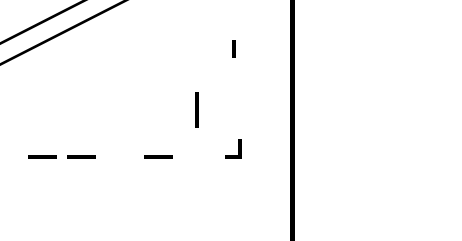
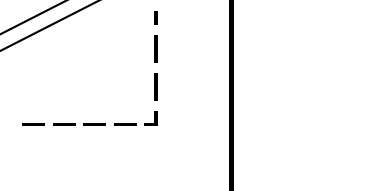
line: (233, 48) -> (155, 17), moved
line: (196, 61) -> (155, 48), added
line: (238, 148) -> (154, 117), moved
line: (119, 156) -> (94, 124), added

